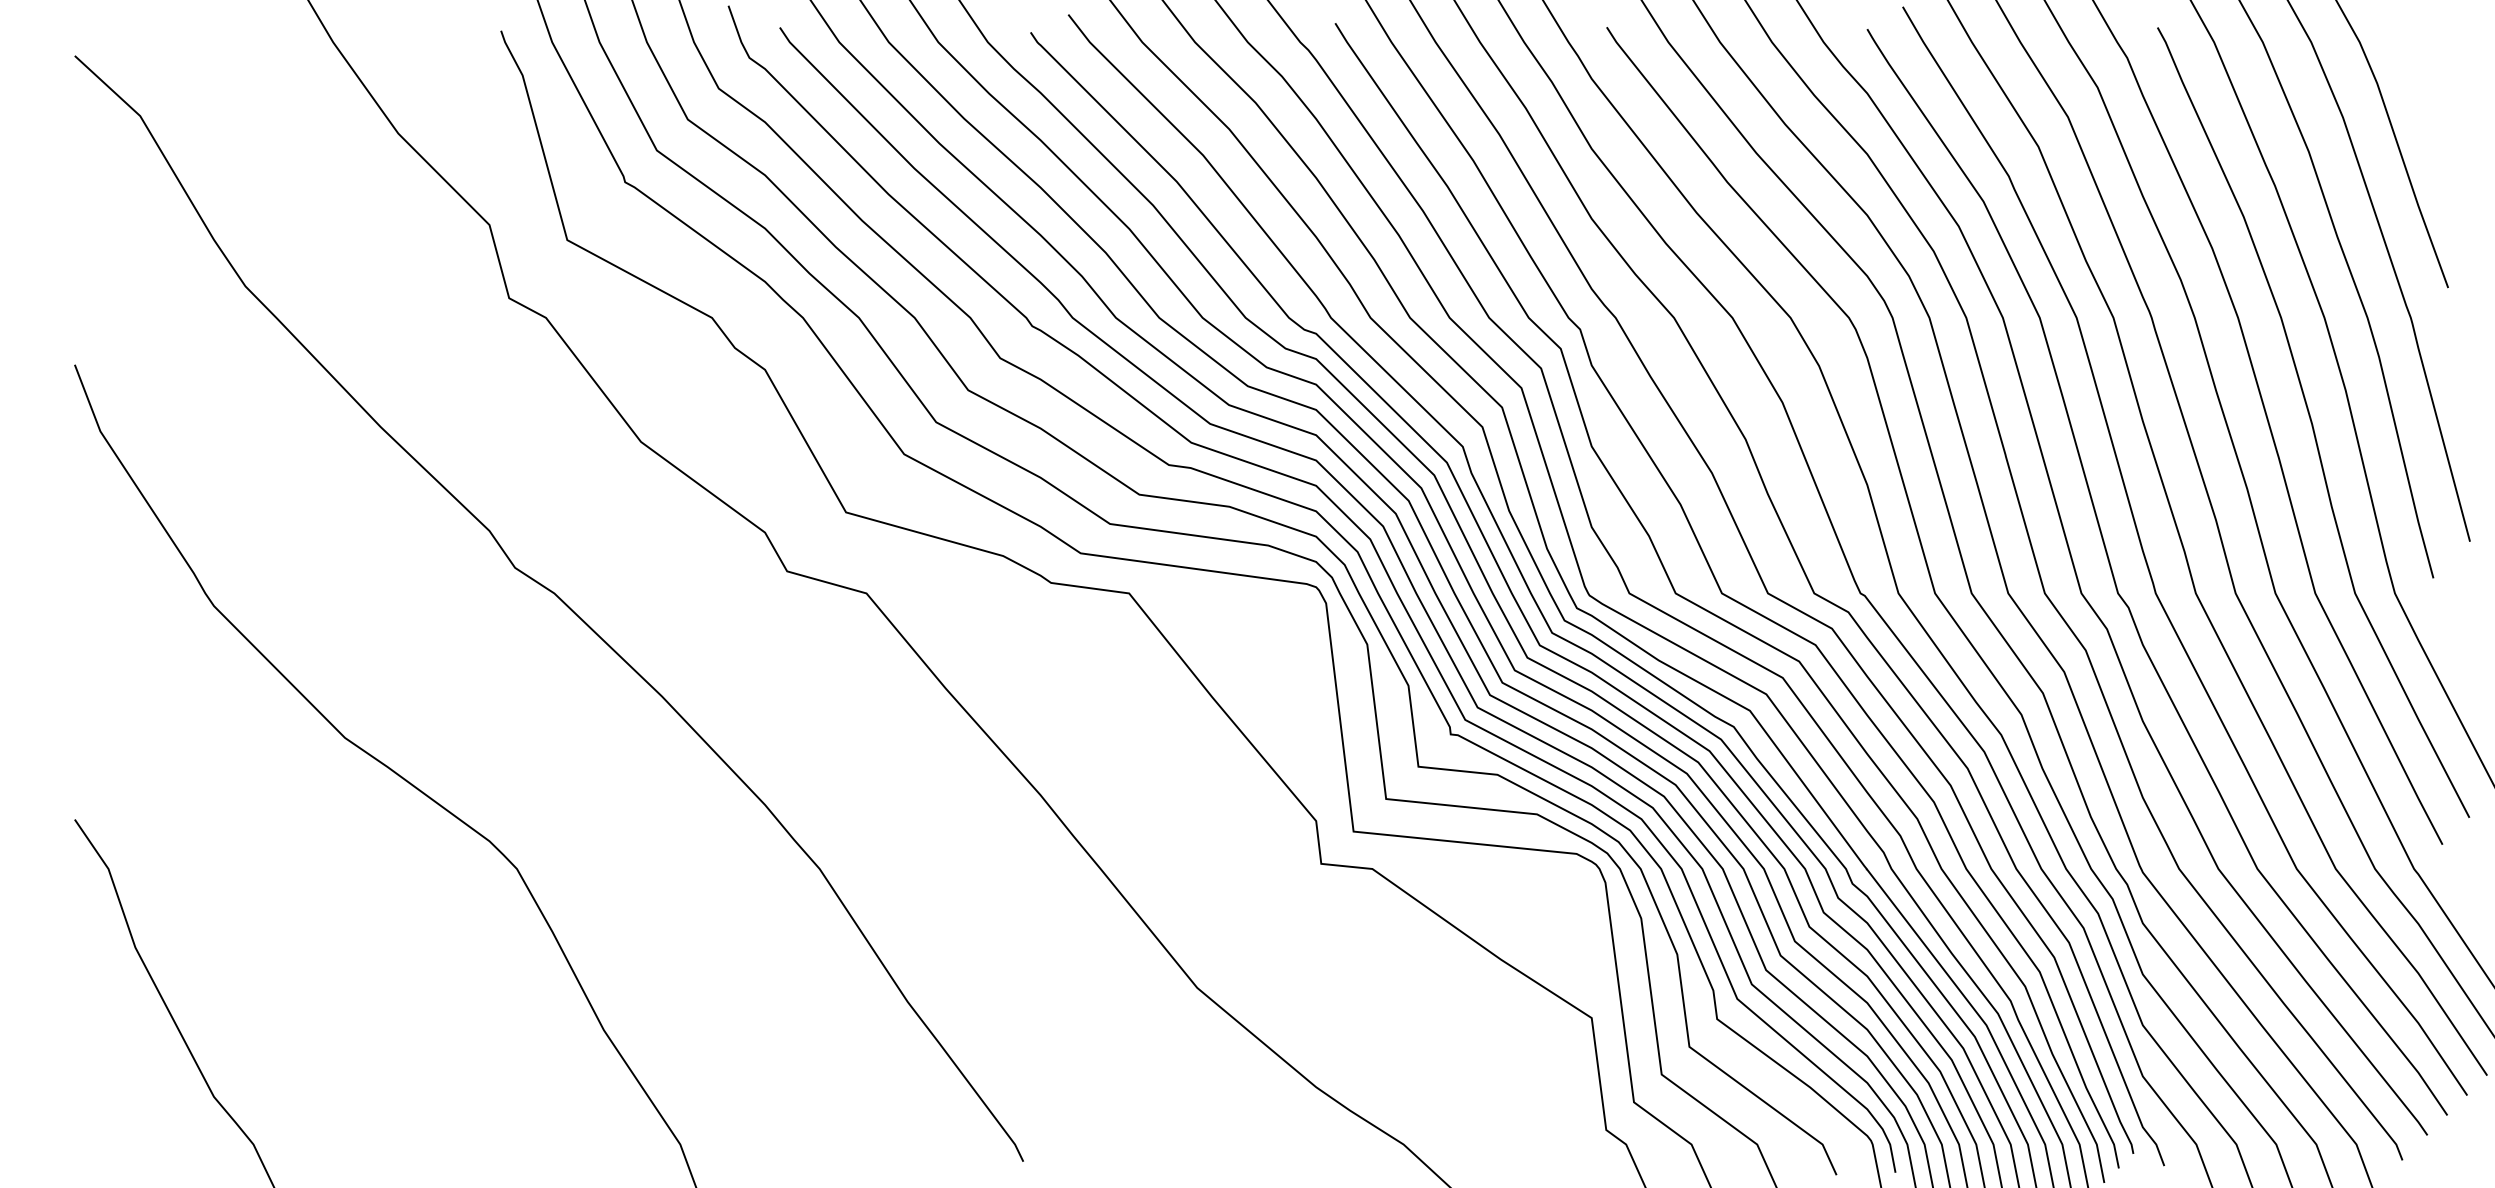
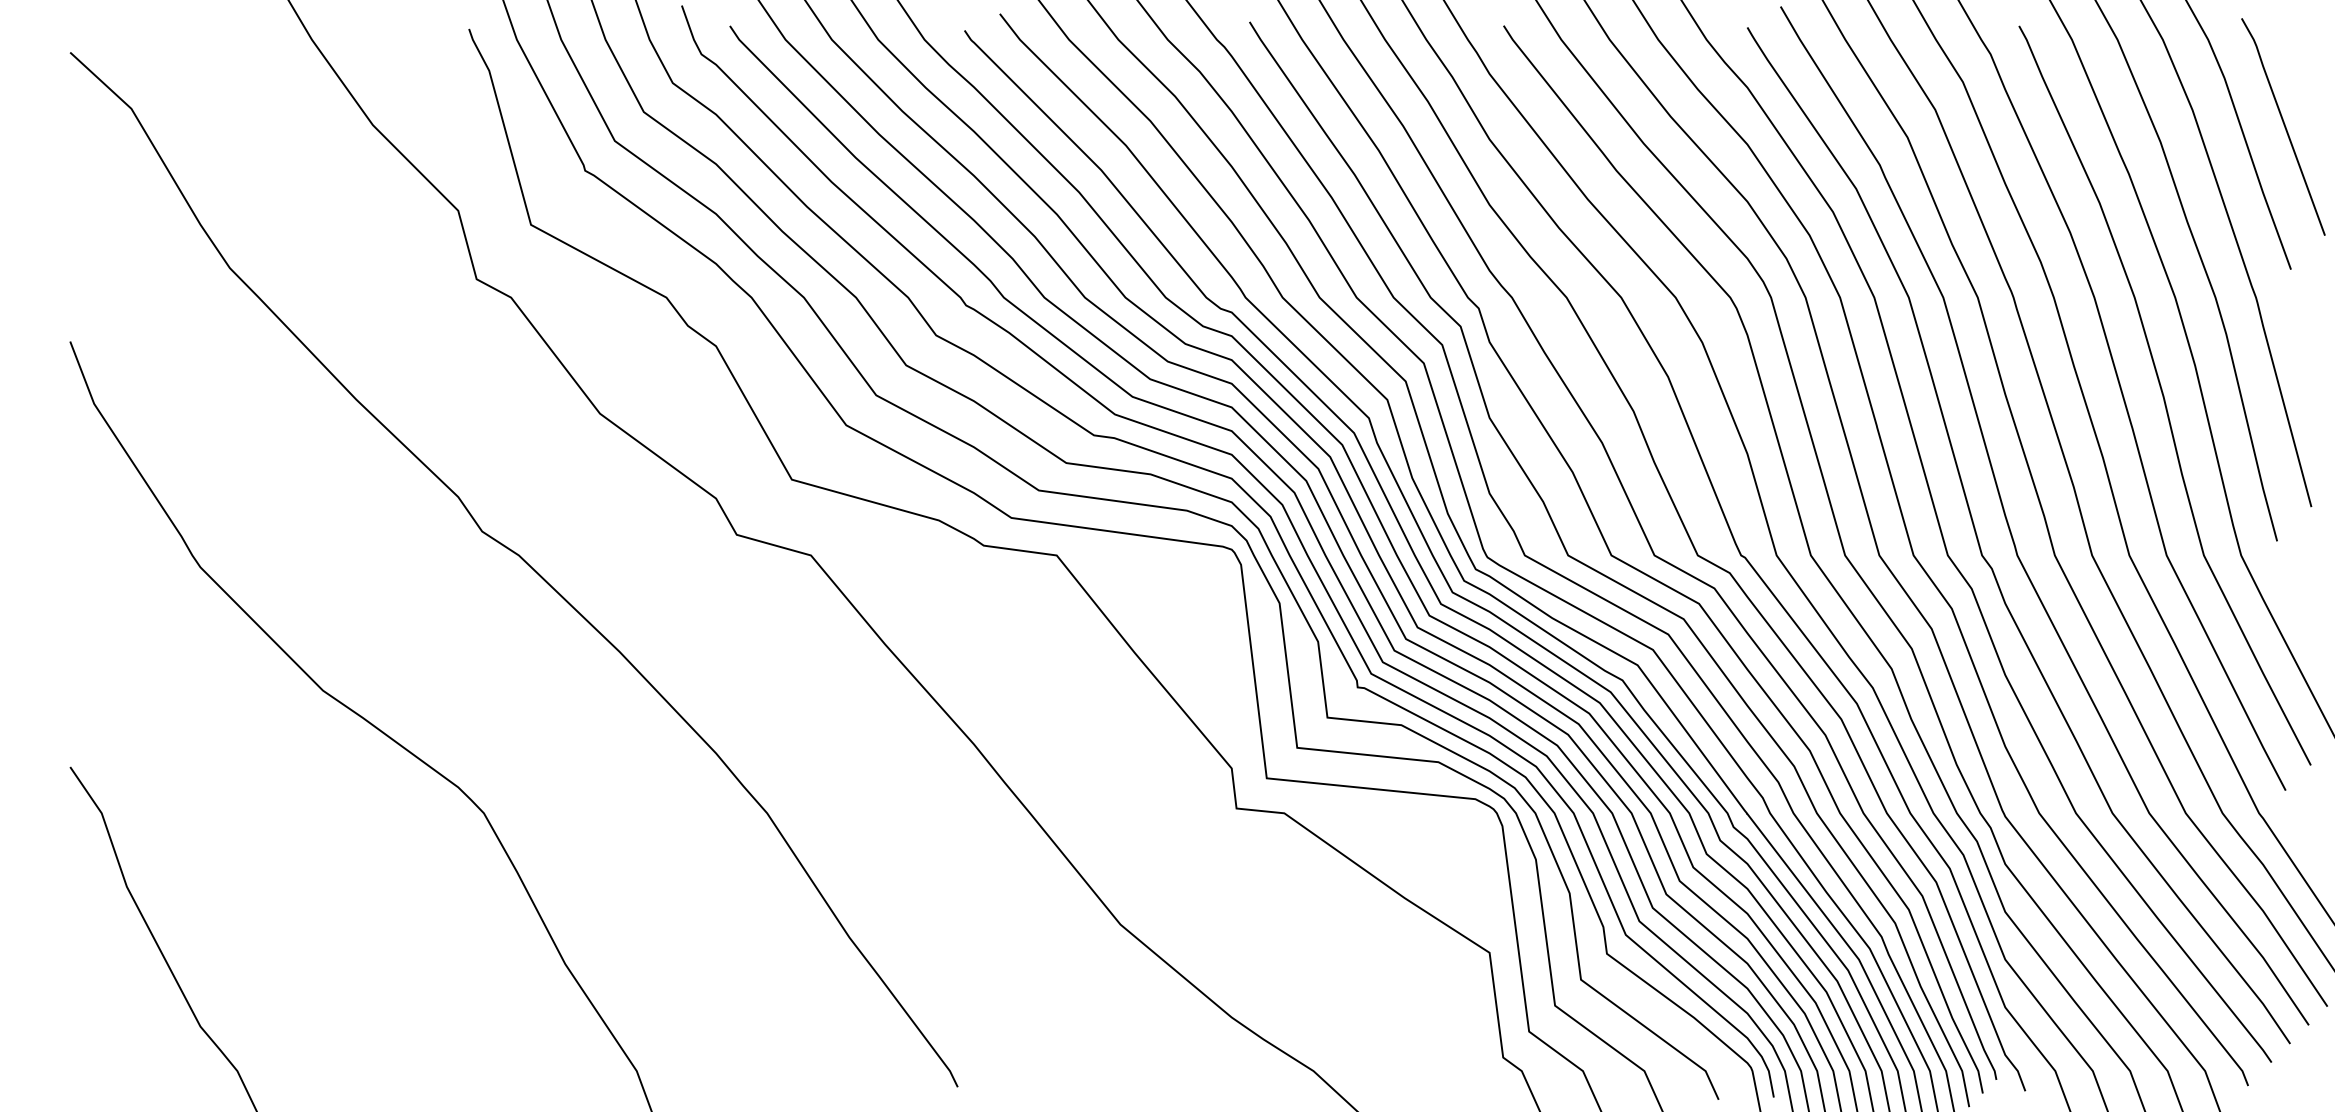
line: (2440, 134) -> (2283, 126), added

